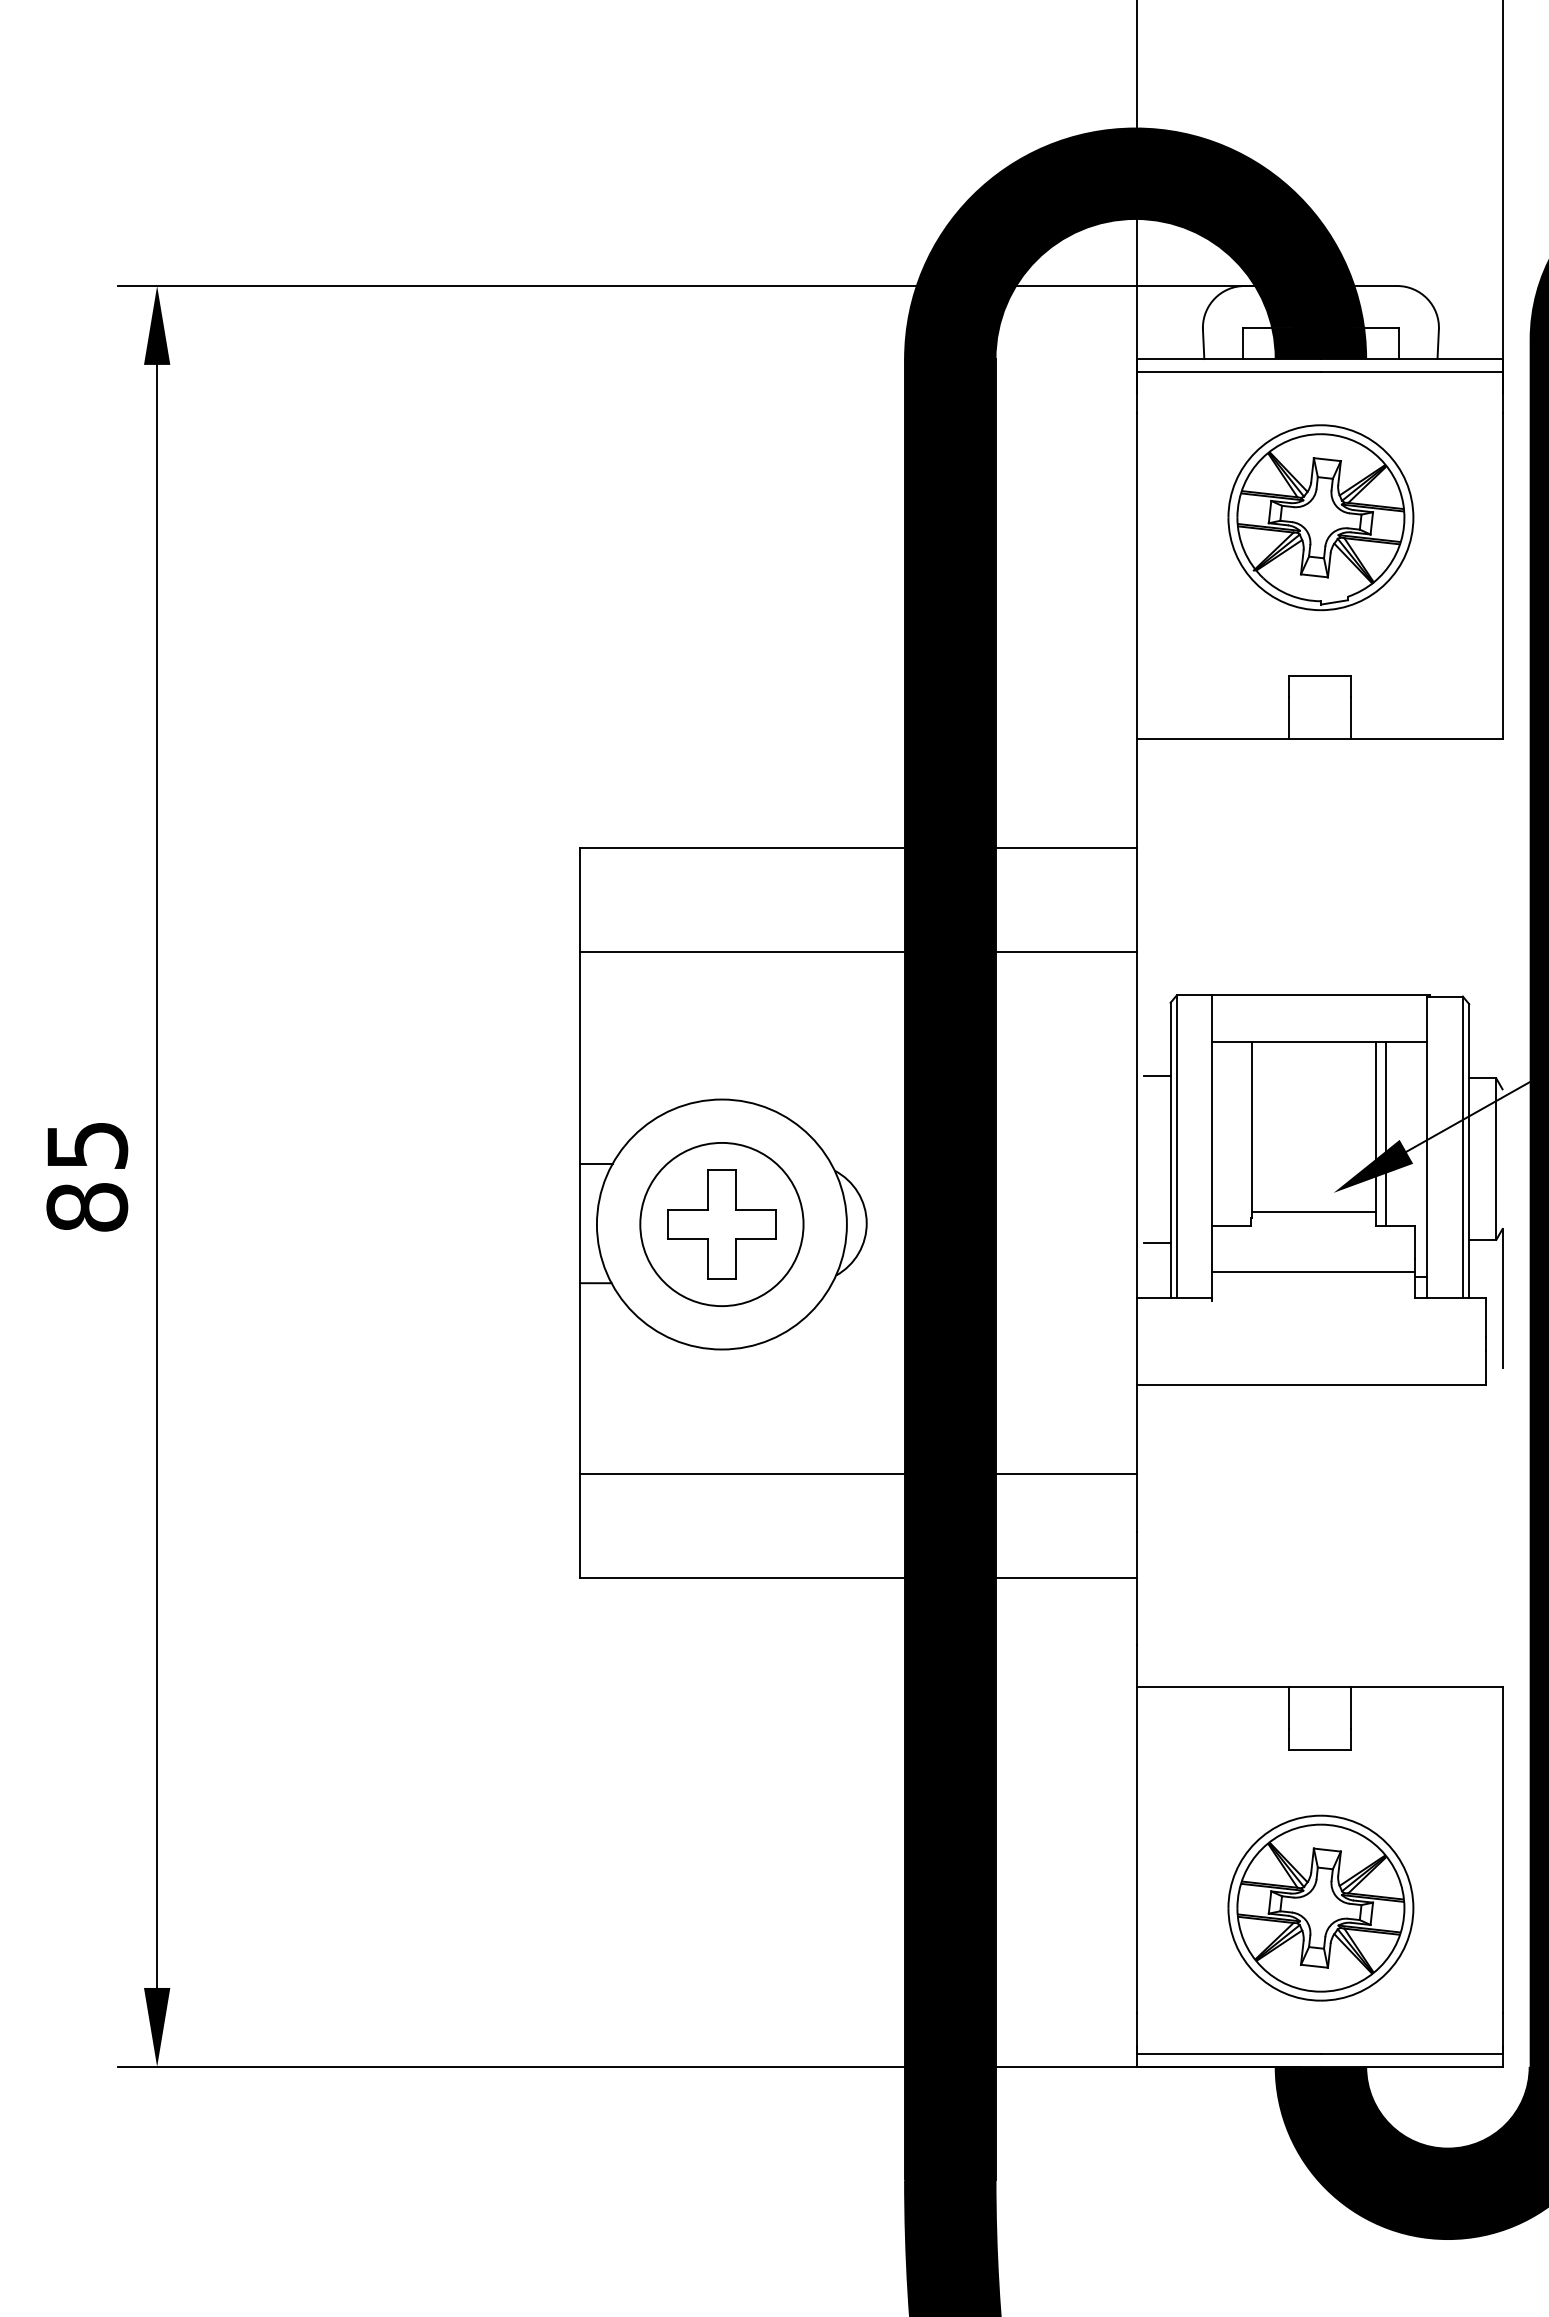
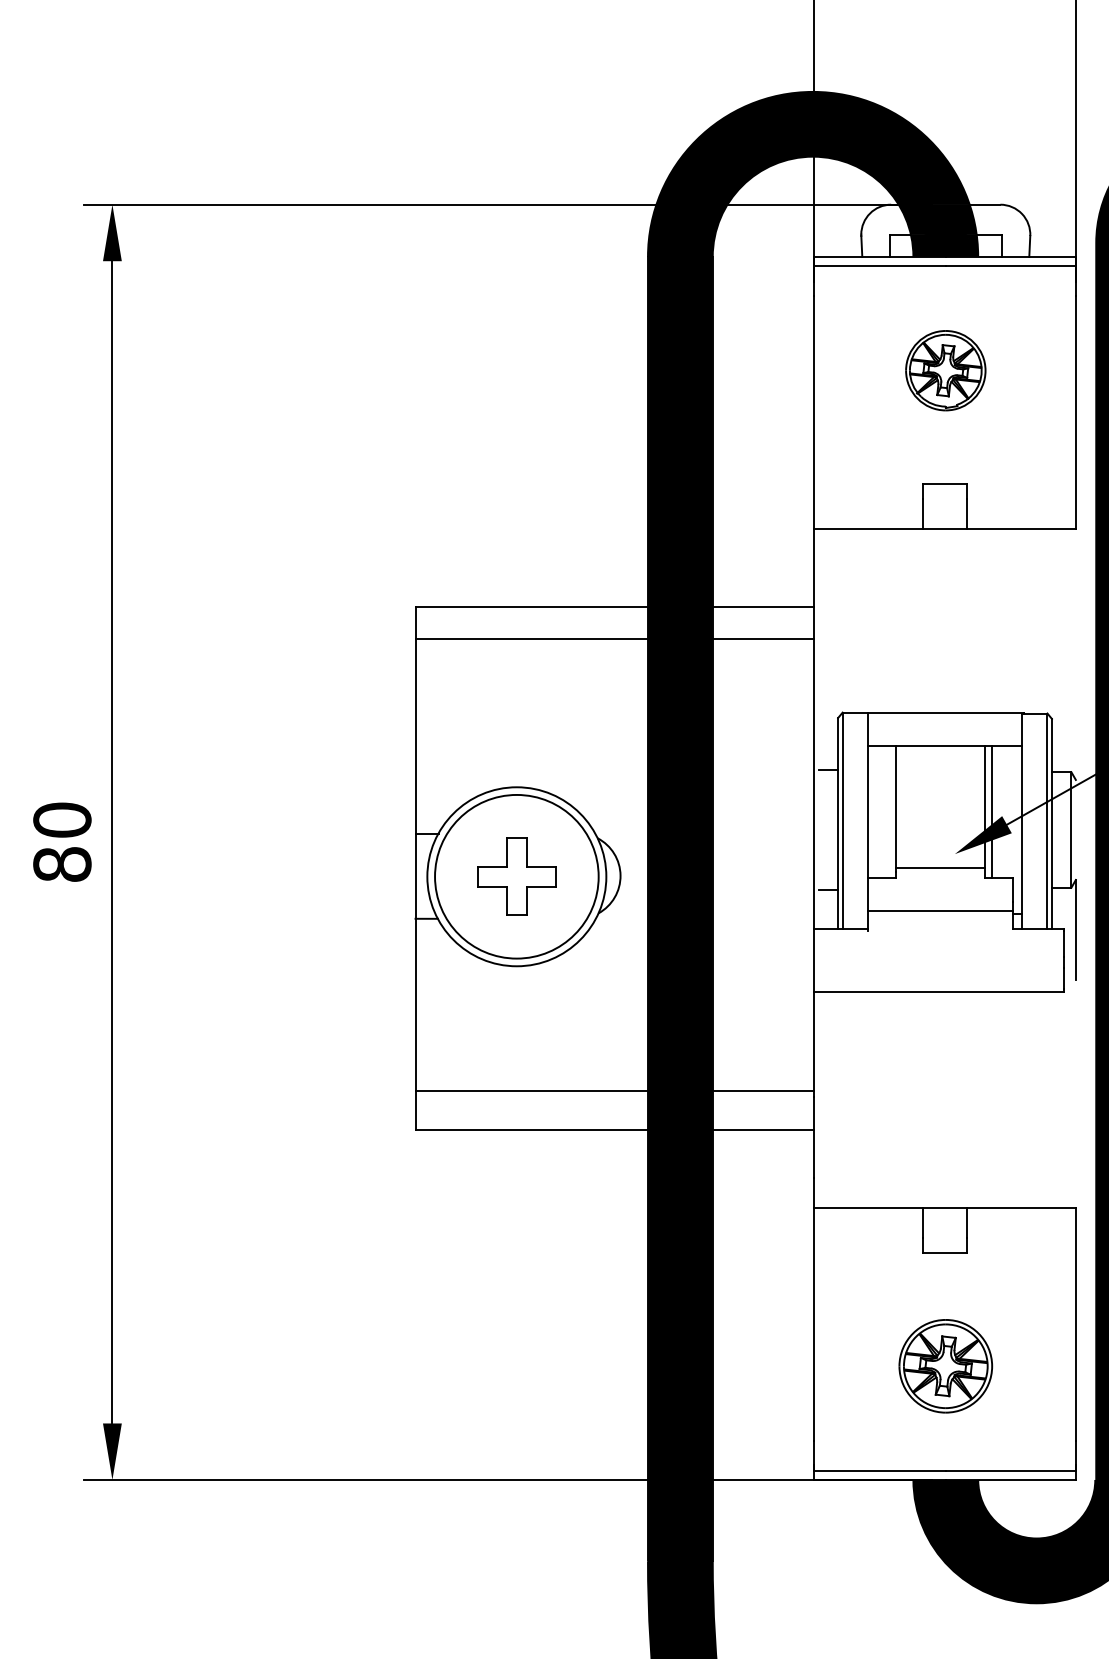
part: (1320, 517) -> (945, 370), size x0.6
line: (858, 951) -> (614, 638), moved
text: (87, 1145) -> (62, 820), 85 -> 80
circle: (721, 1224) -> (516, 876), size x1.4
line: (858, 1473) -> (614, 1090), moved
part: (1320, 1907) -> (945, 1365), size x0.7

